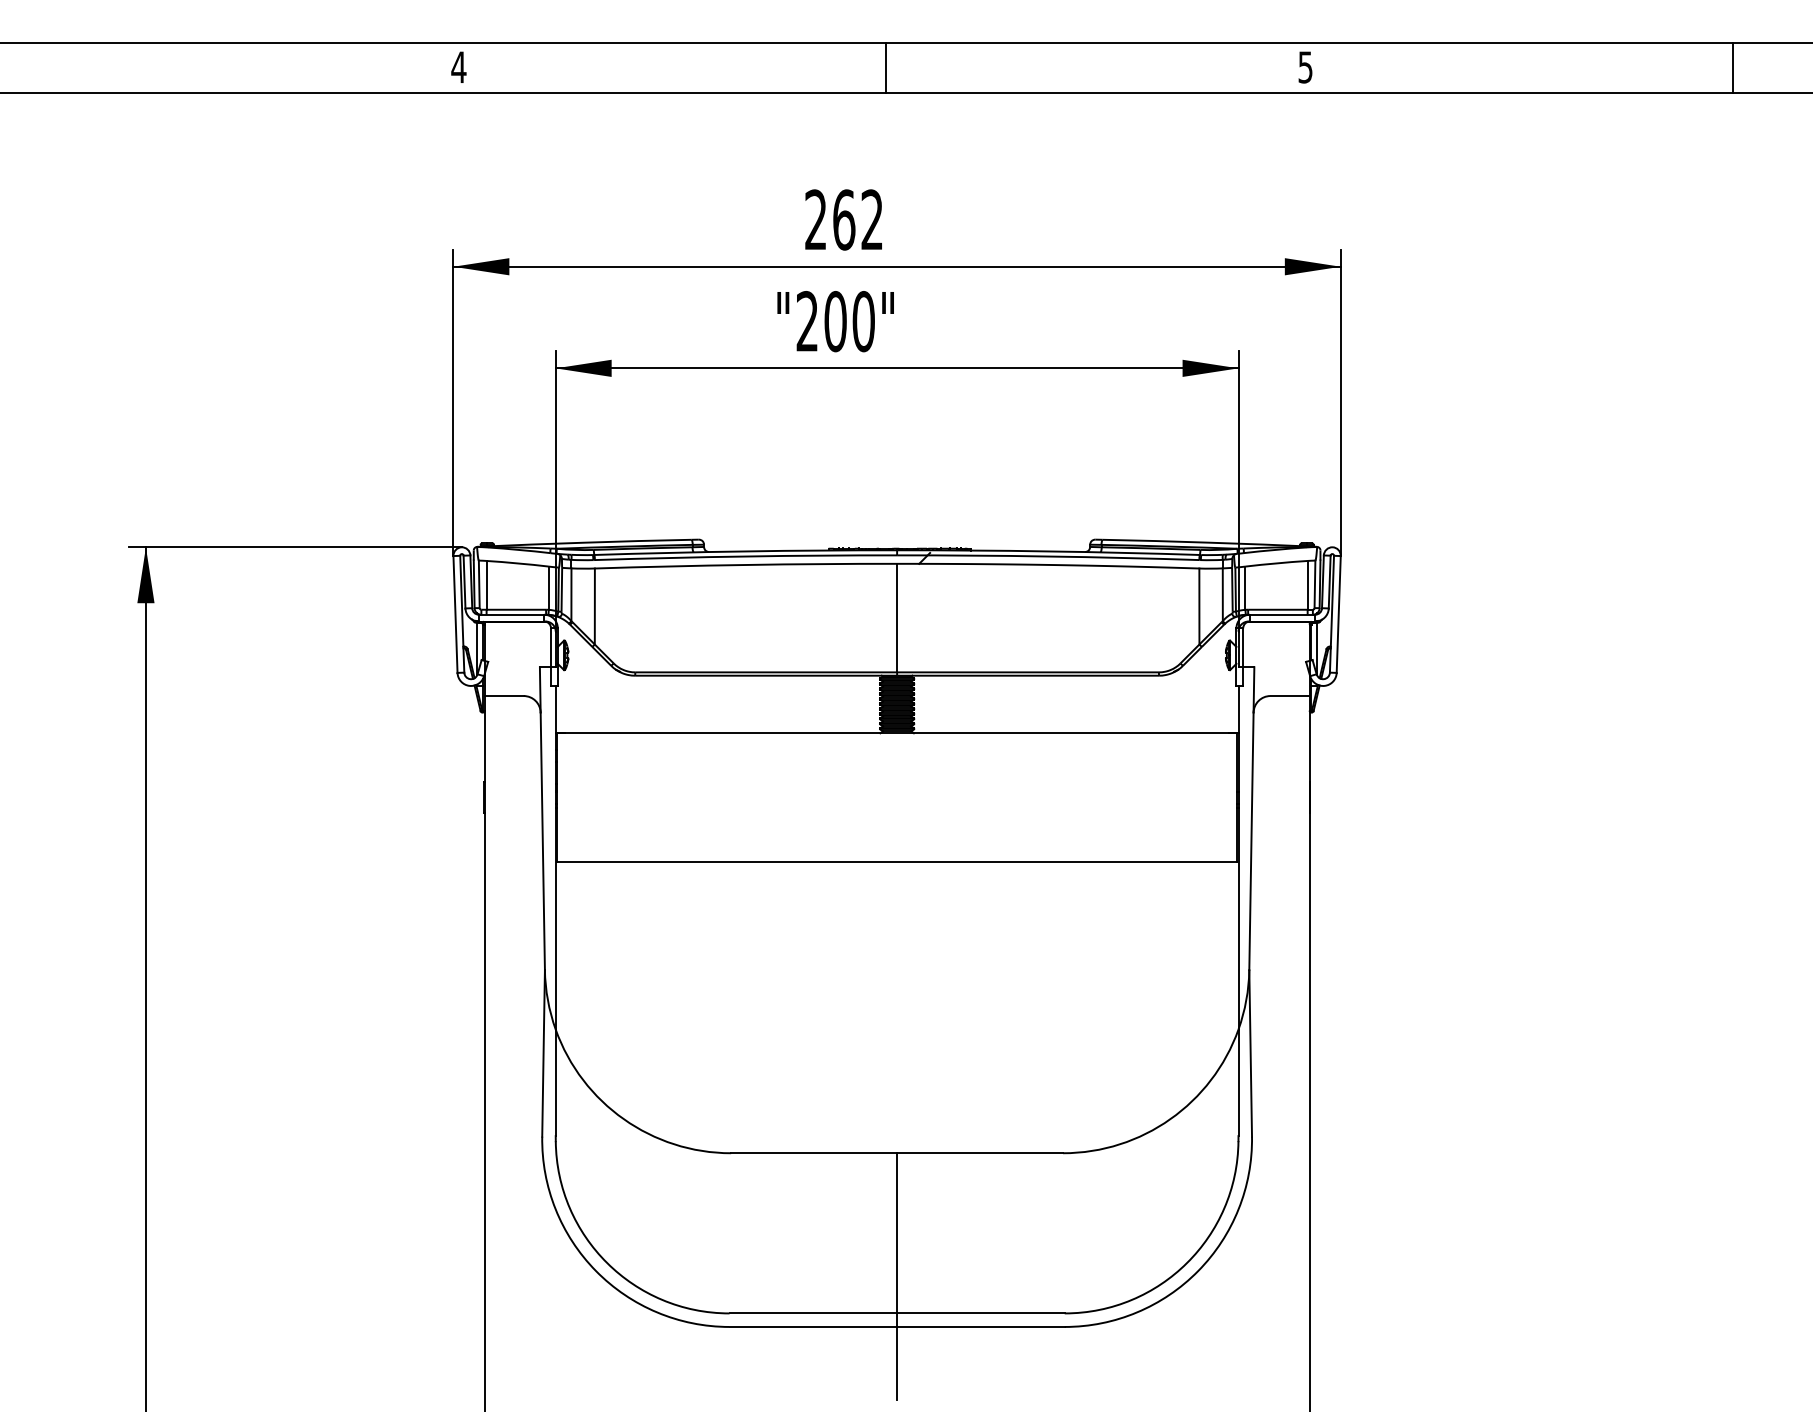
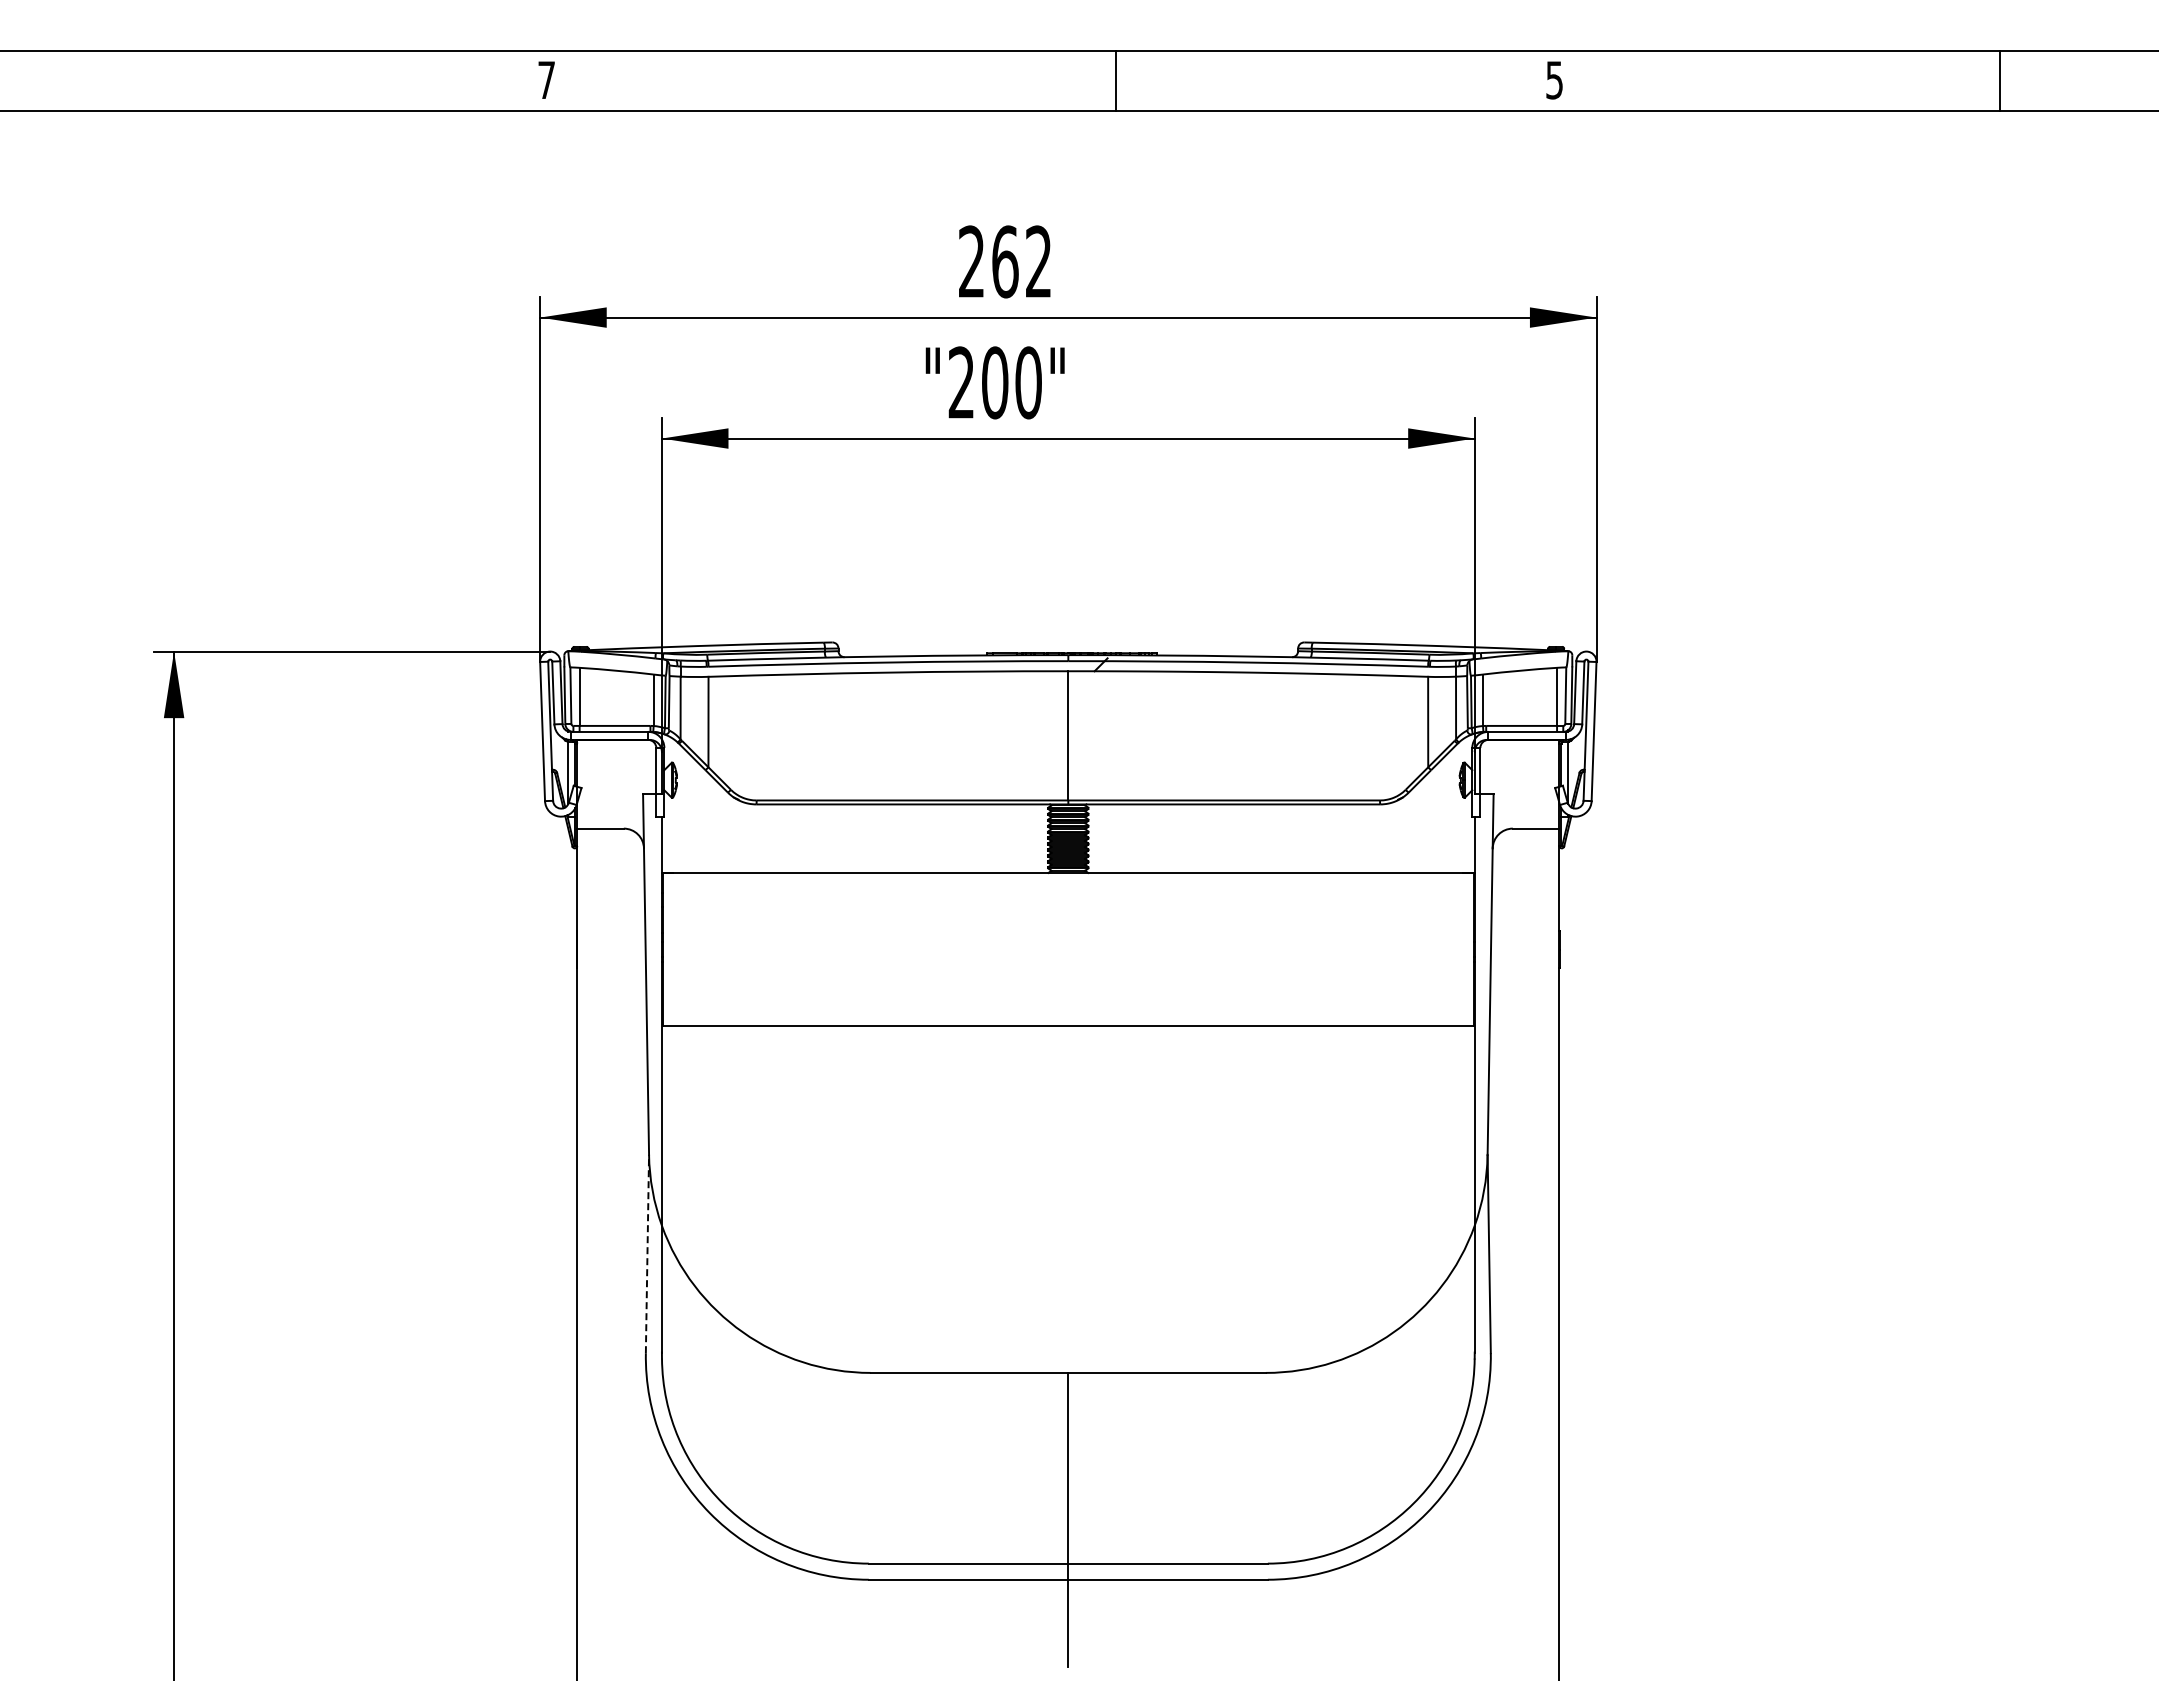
text: (458, 66) -> (546, 79), 4 -> 7
line: (886, 67) -> (1115, 80), moved
line: (1733, 67) -> (1999, 80), moved
line: (543, 1052) -> (647, 1253), solid -> dashed

